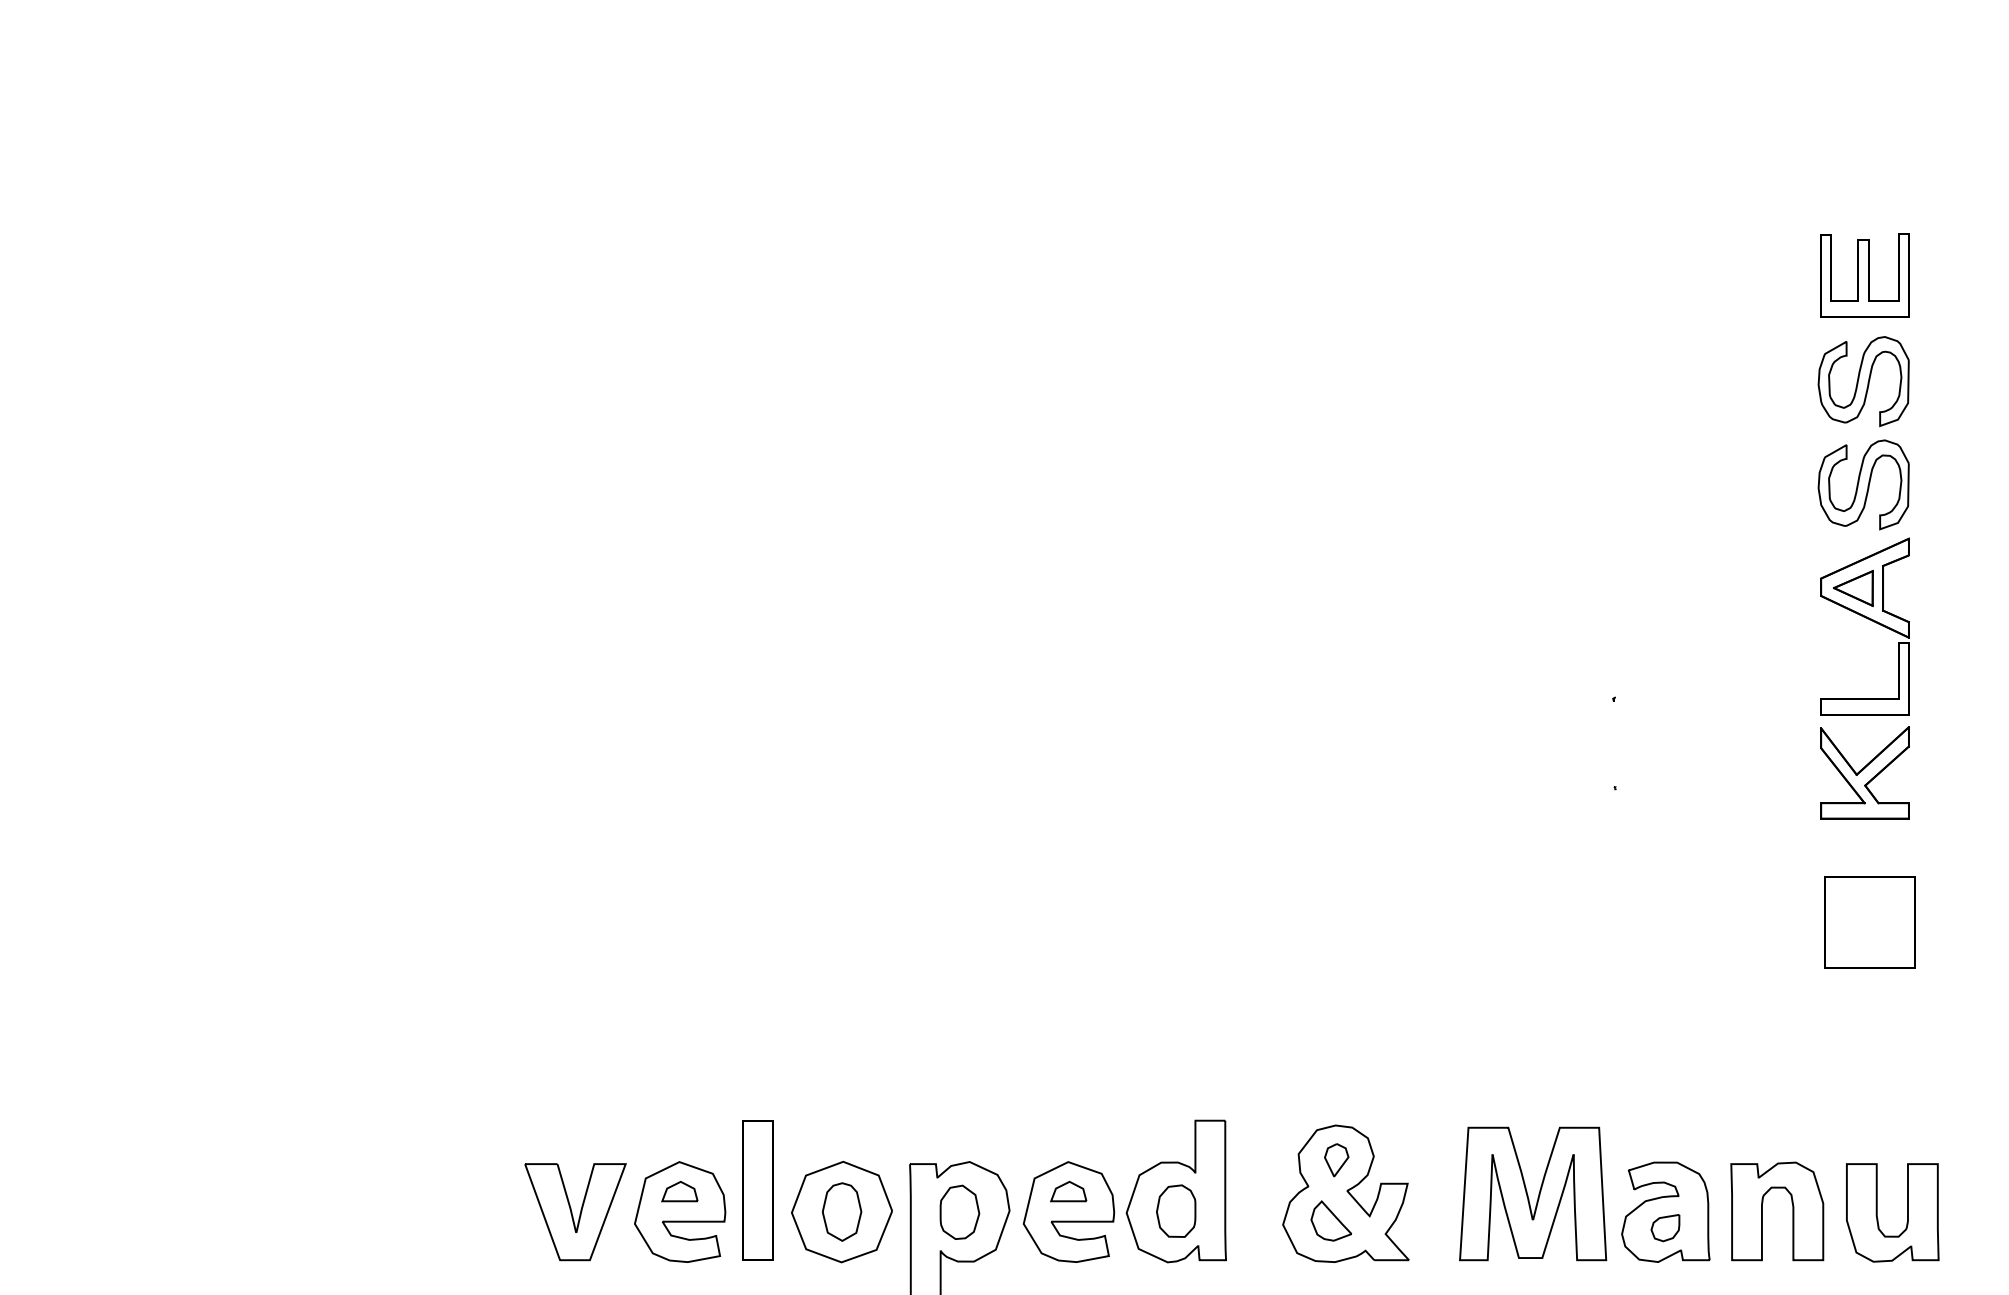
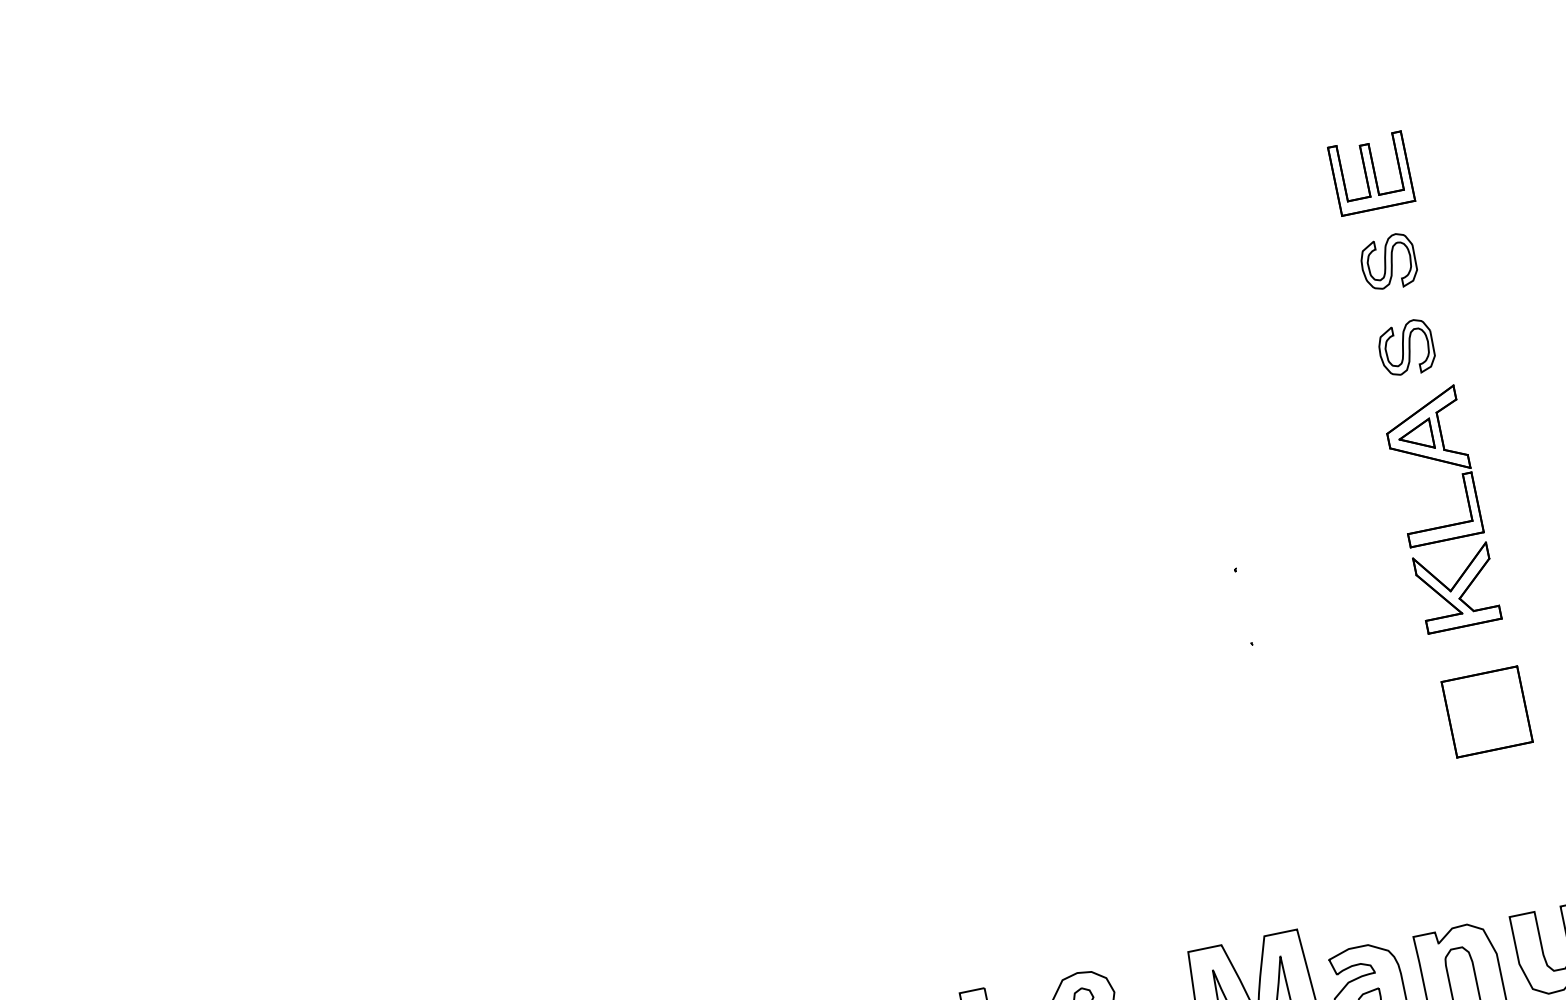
part: (1863, 381) -> (1388, 262), size x0.7
part: (1863, 484) -> (1406, 348), size x0.7

